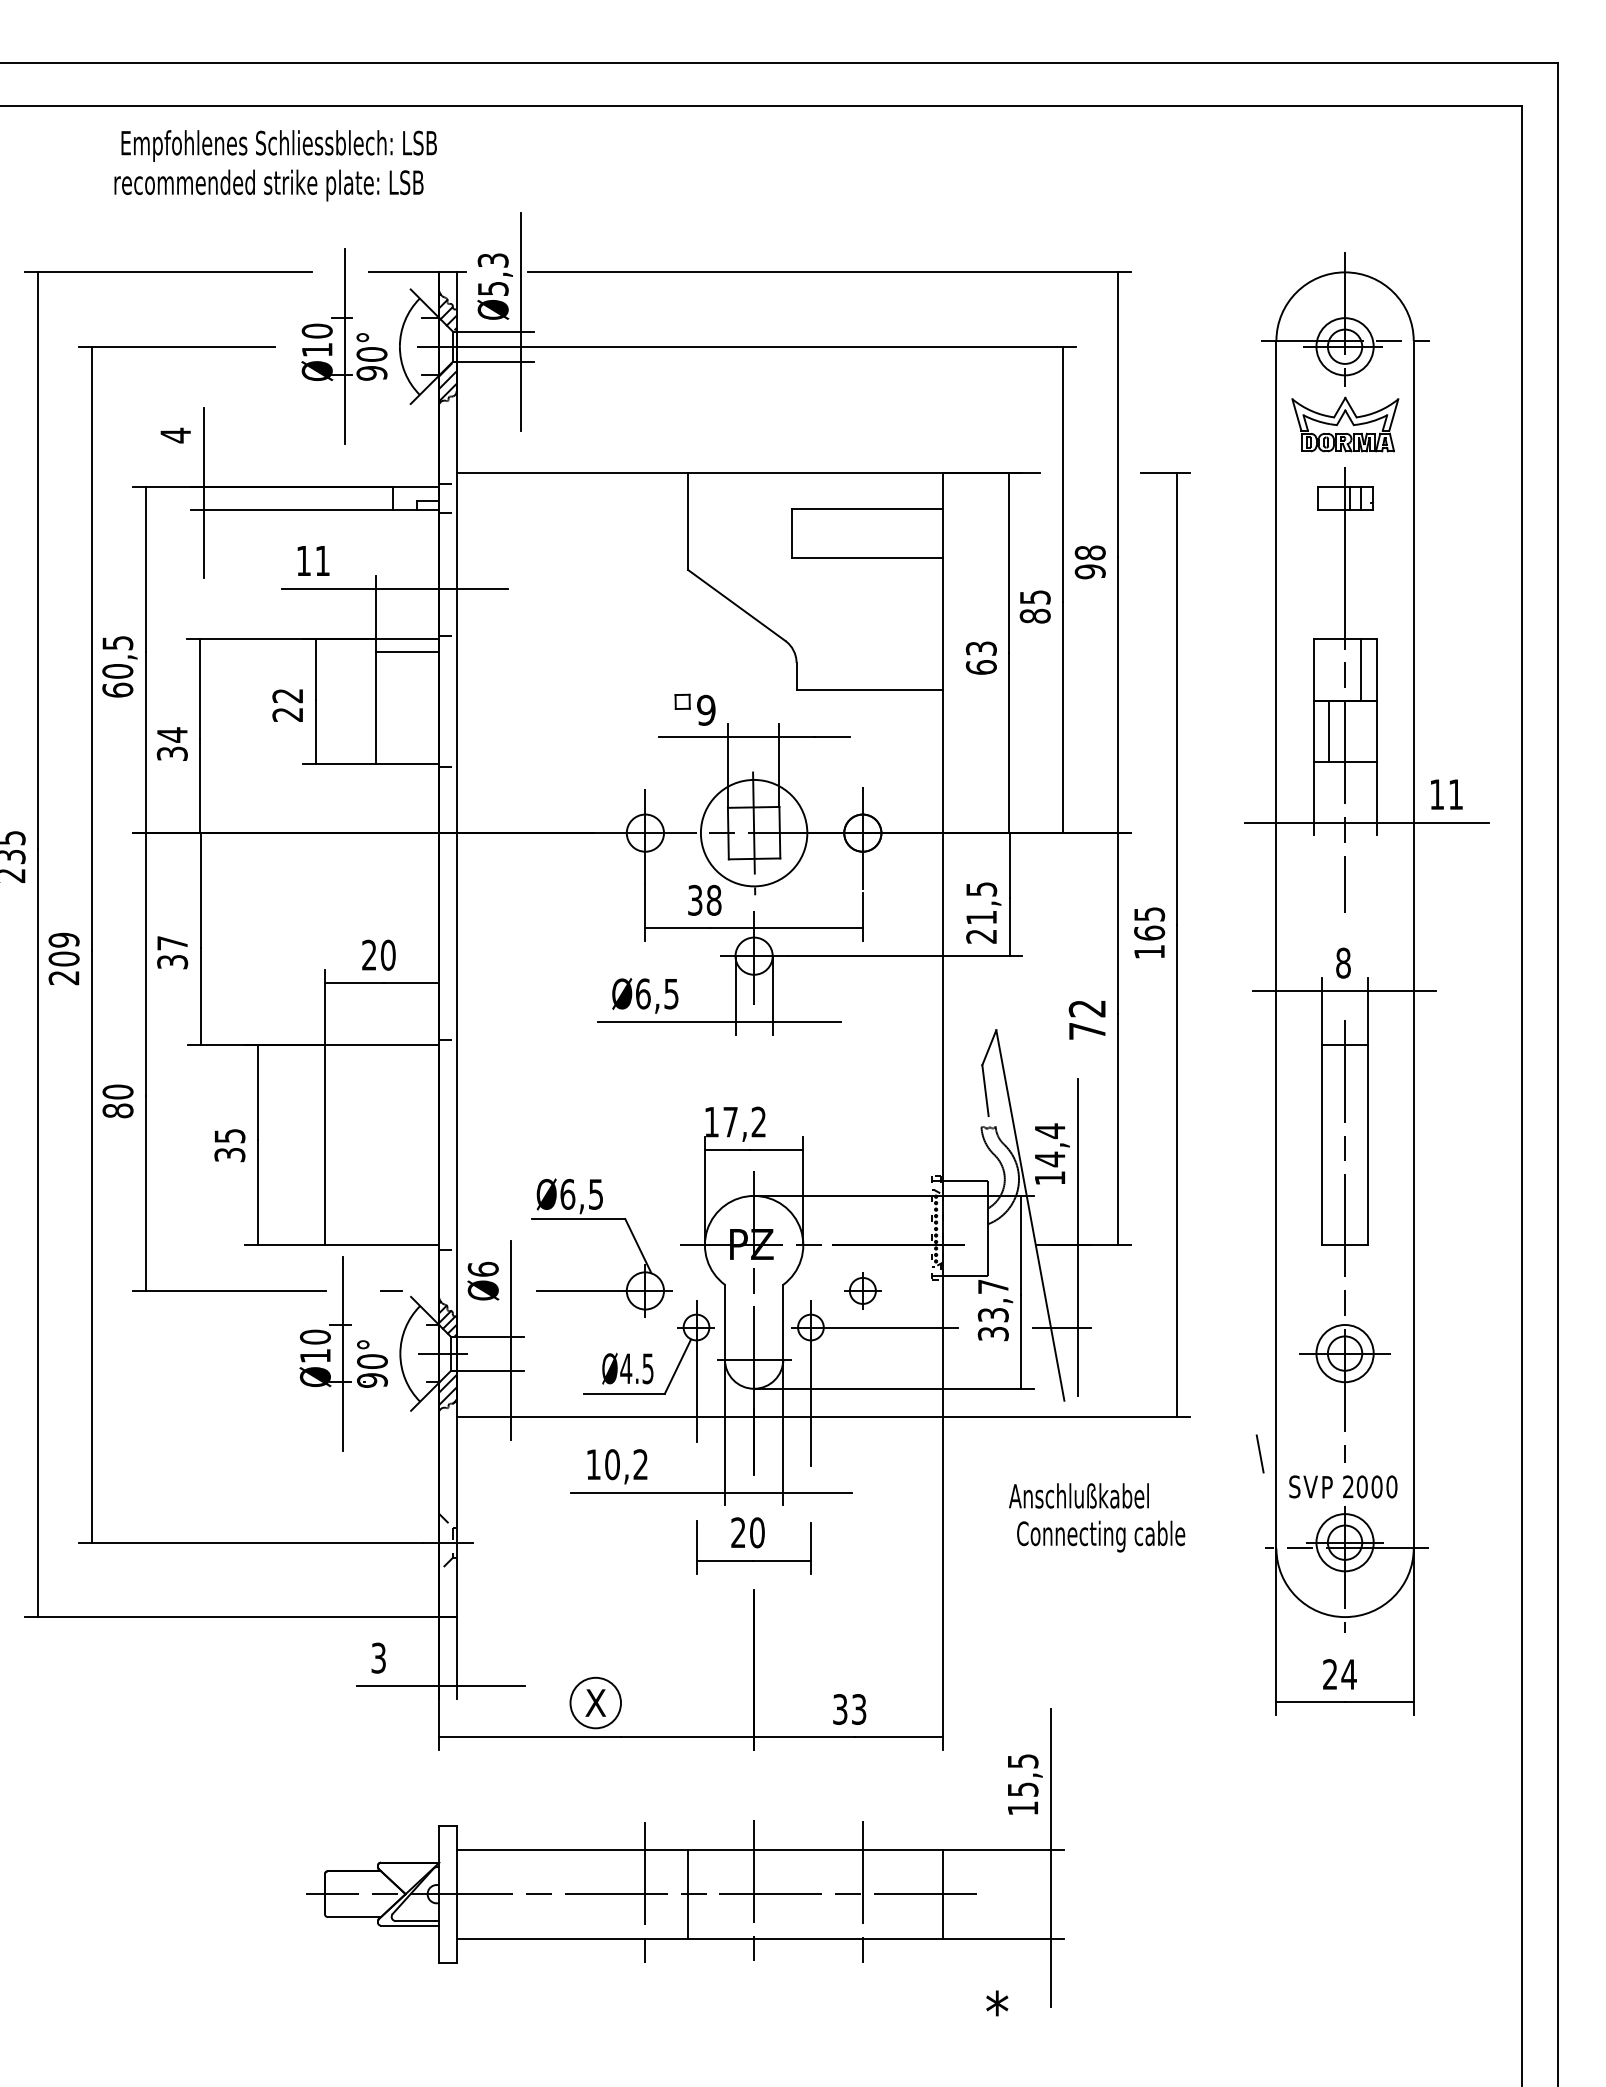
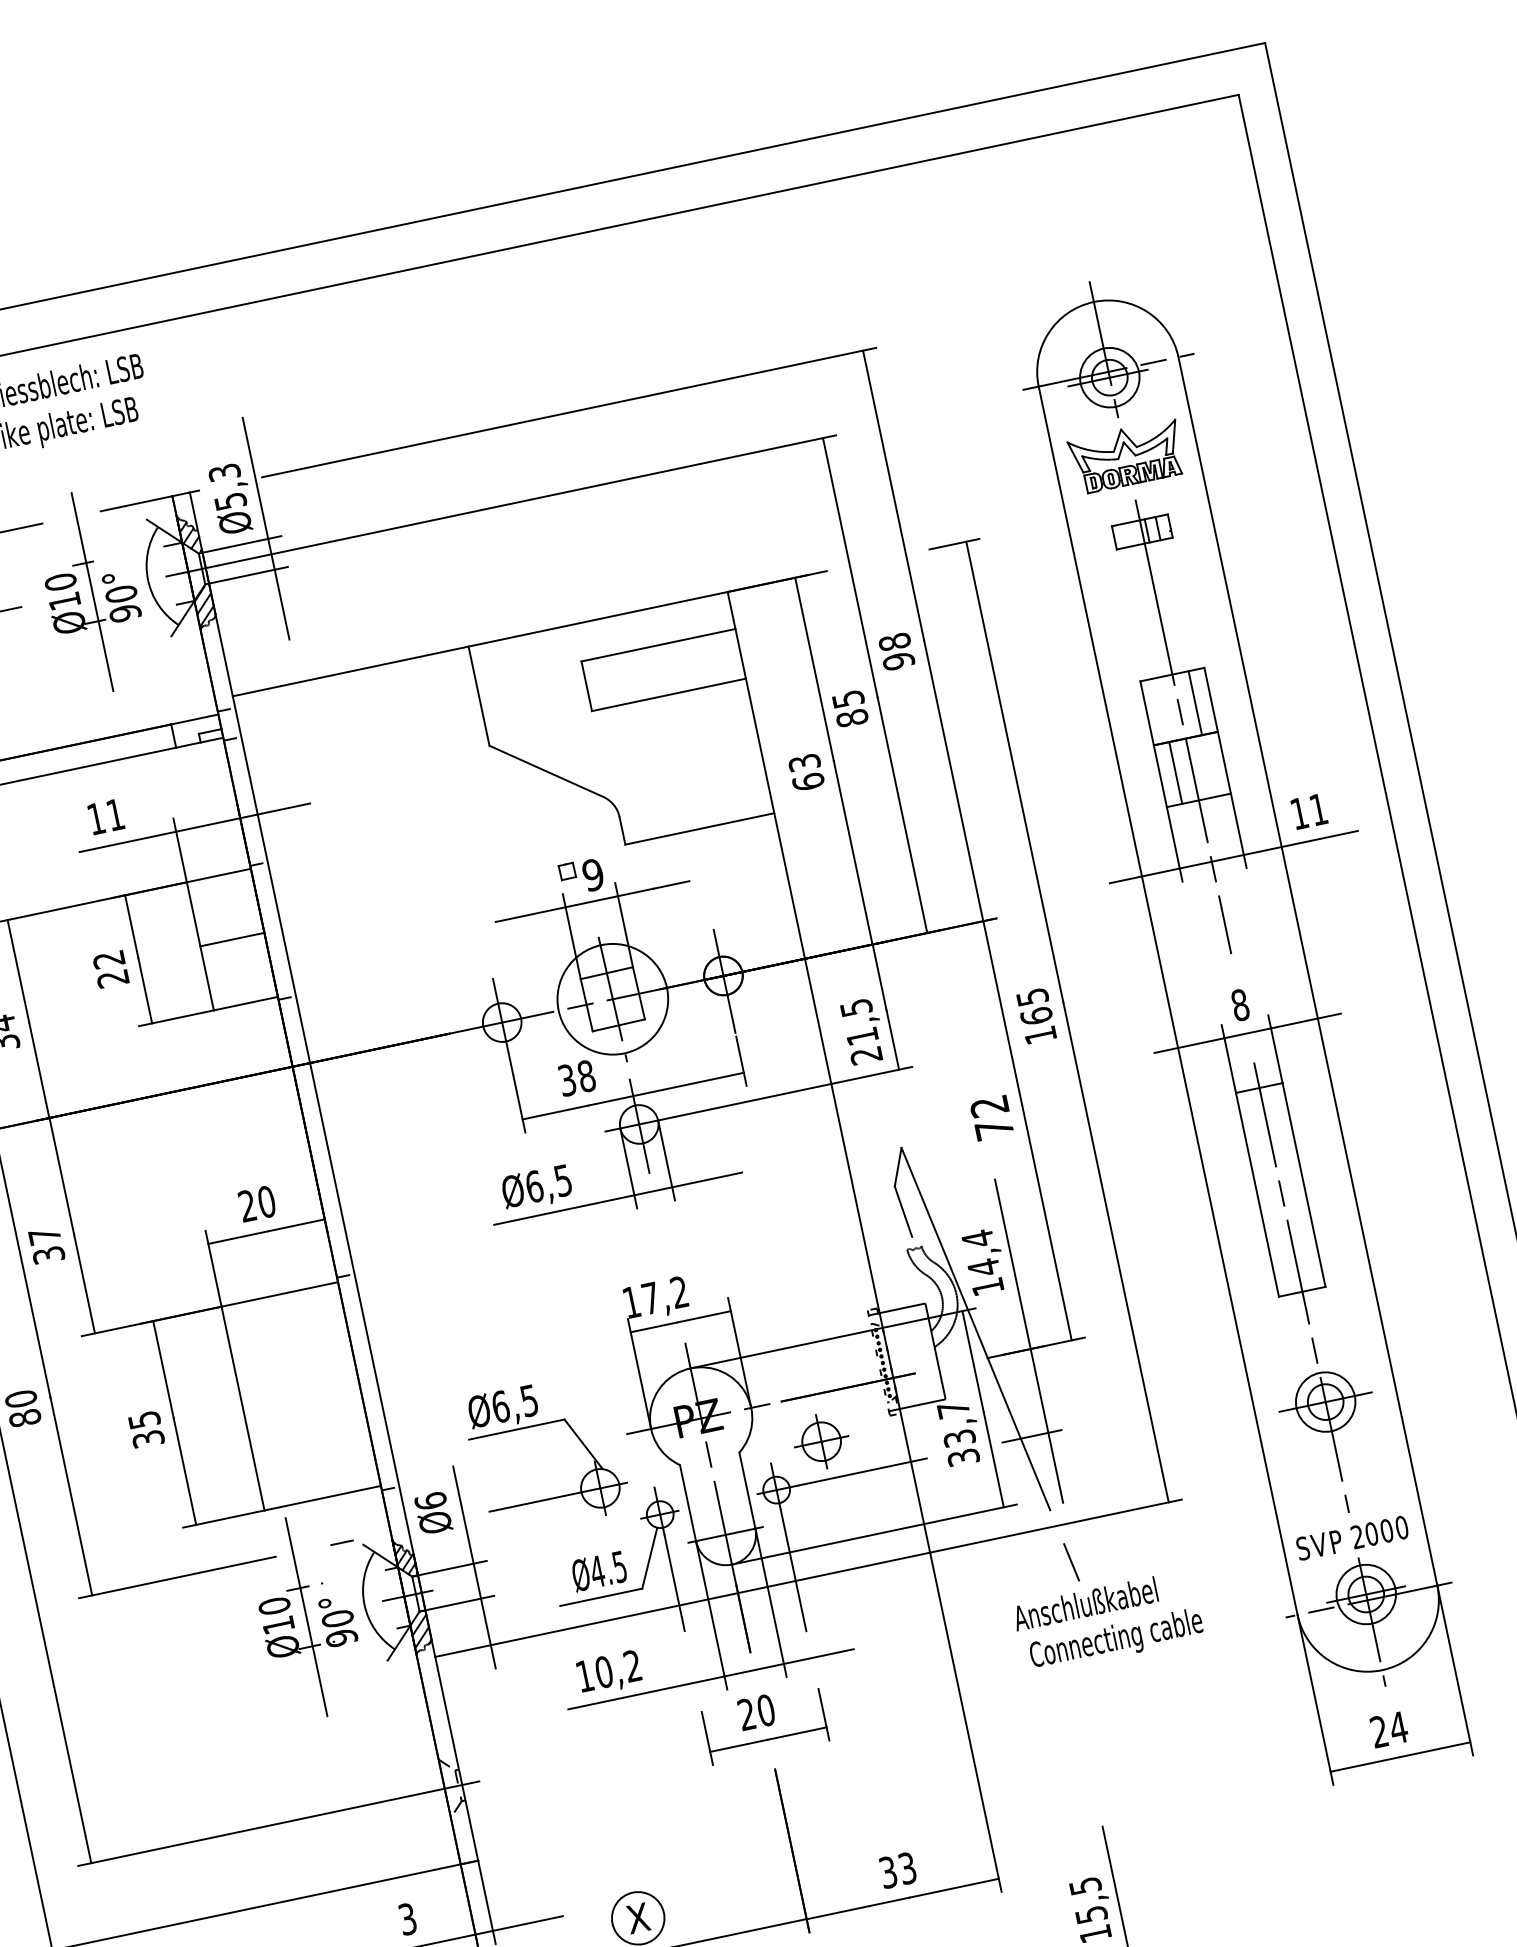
line: (407, 651) -> (231, 939), moved
part: (694, 709) -> (581, 876), moved
part: (862, 1290) -> (821, 1441), size x1.43
line: (1259, 1453) -> (1070, 1561), moved

